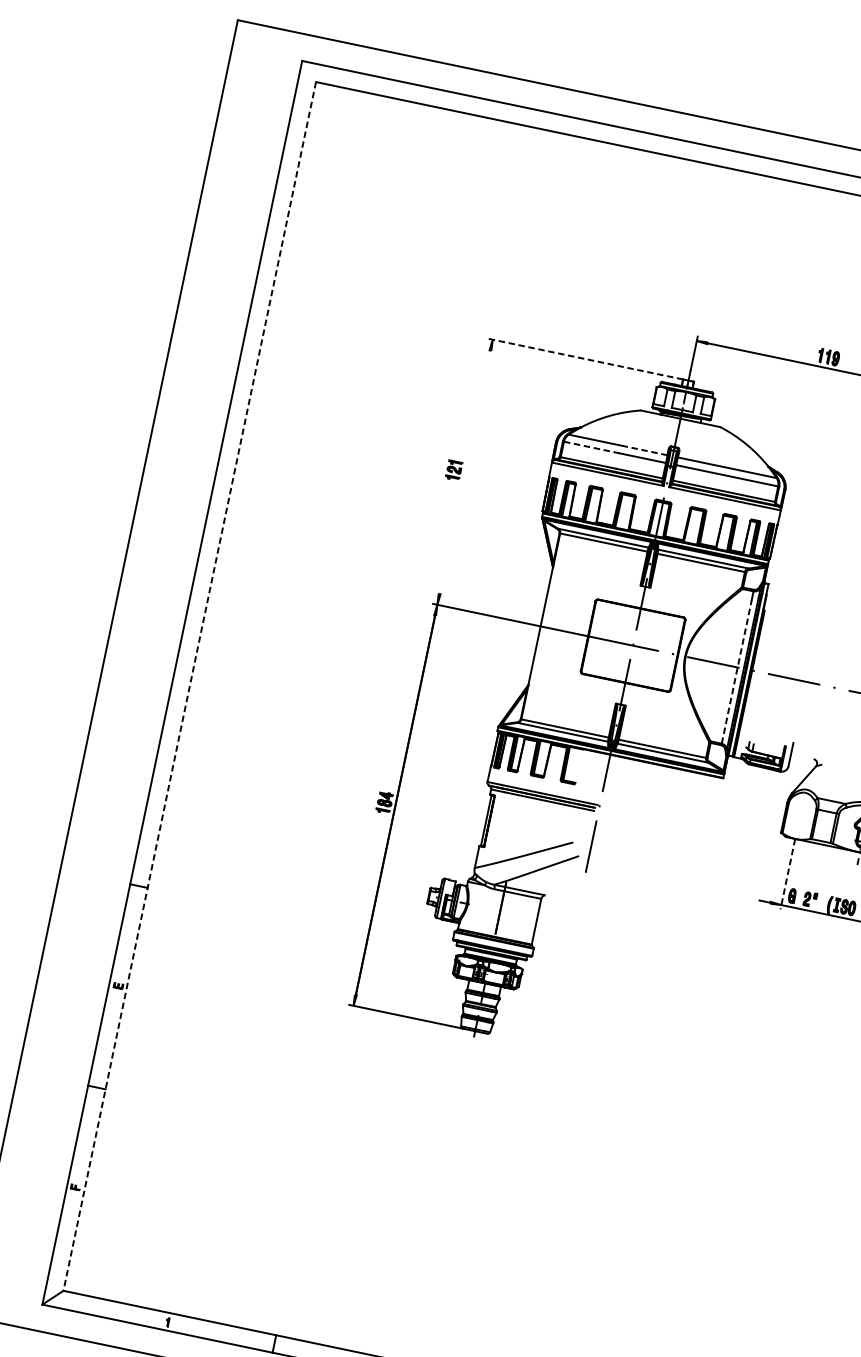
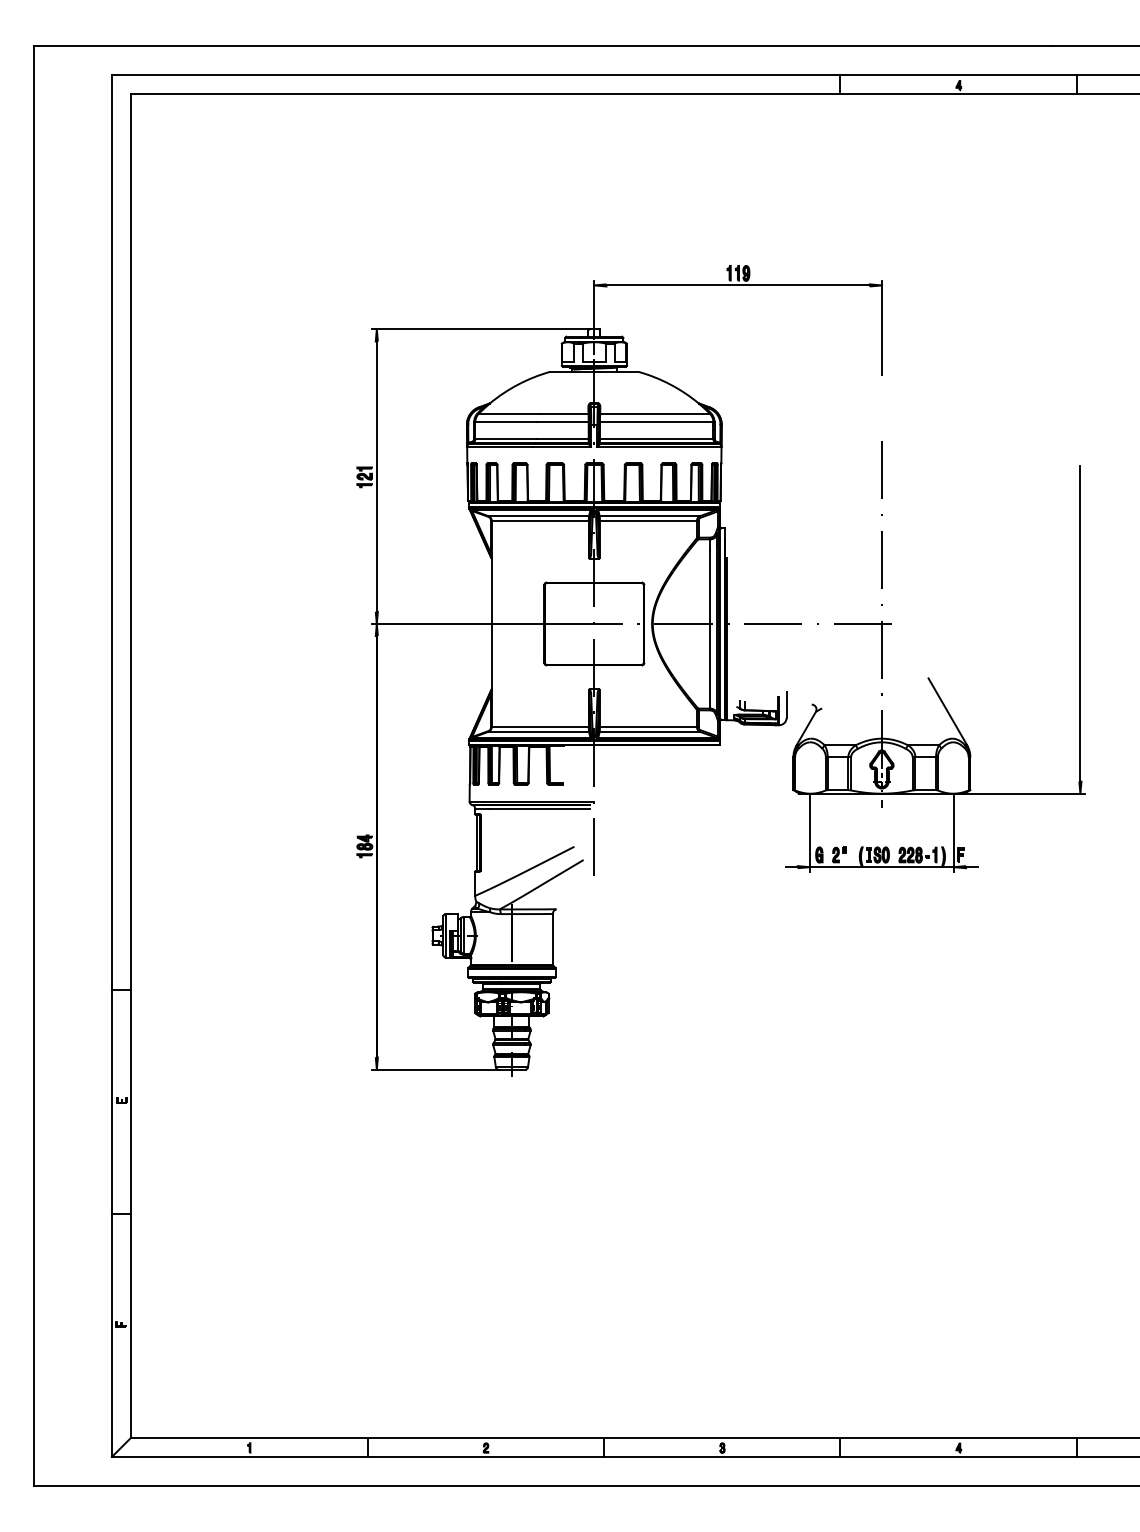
line: (585, 359) -> (479, 329), dashed -> solid
line: (591, 447) -> (506, 422), dashed -> solid
line: (644, 450) -> (563, 413), dashed -> solid
line: (464, 472) -> (376, 476), added
line: (736, 672) -> (710, 629), dashed -> solid
line: (189, 686) -> (131, 766), dashed -> solid
line: (787, 874) -> (809, 833), dashed -> solid

